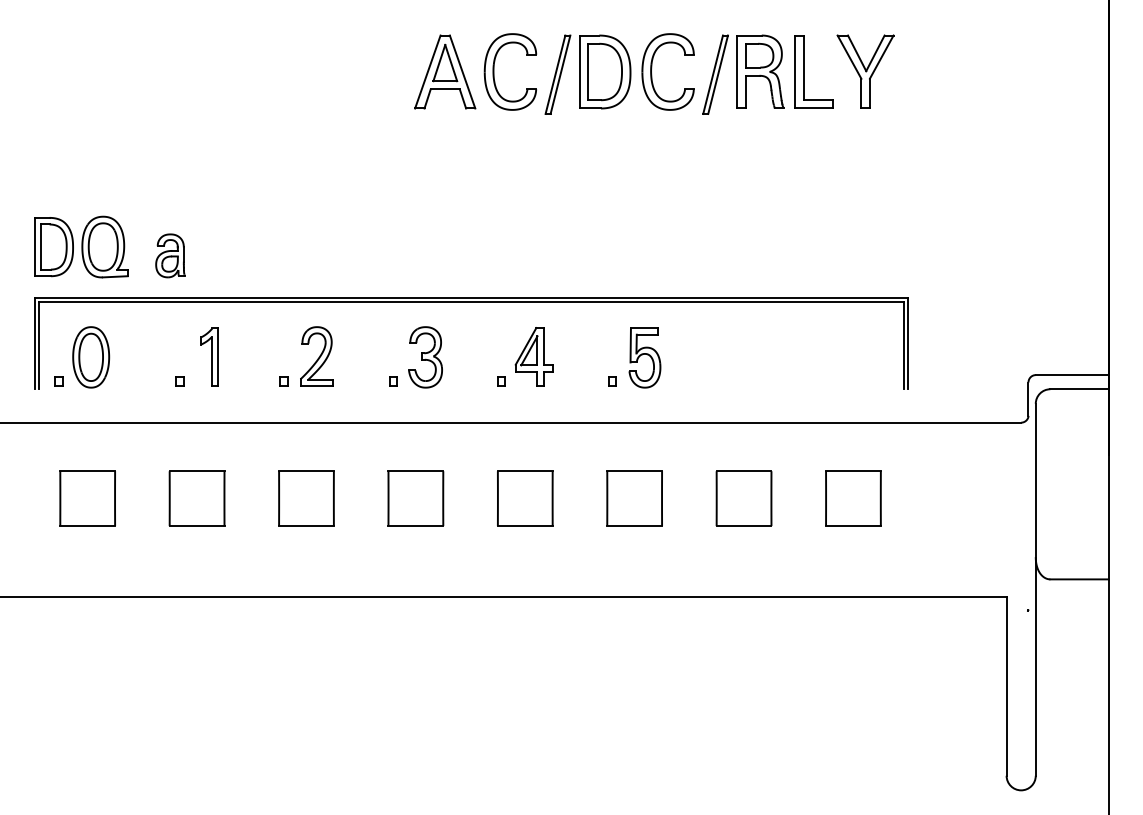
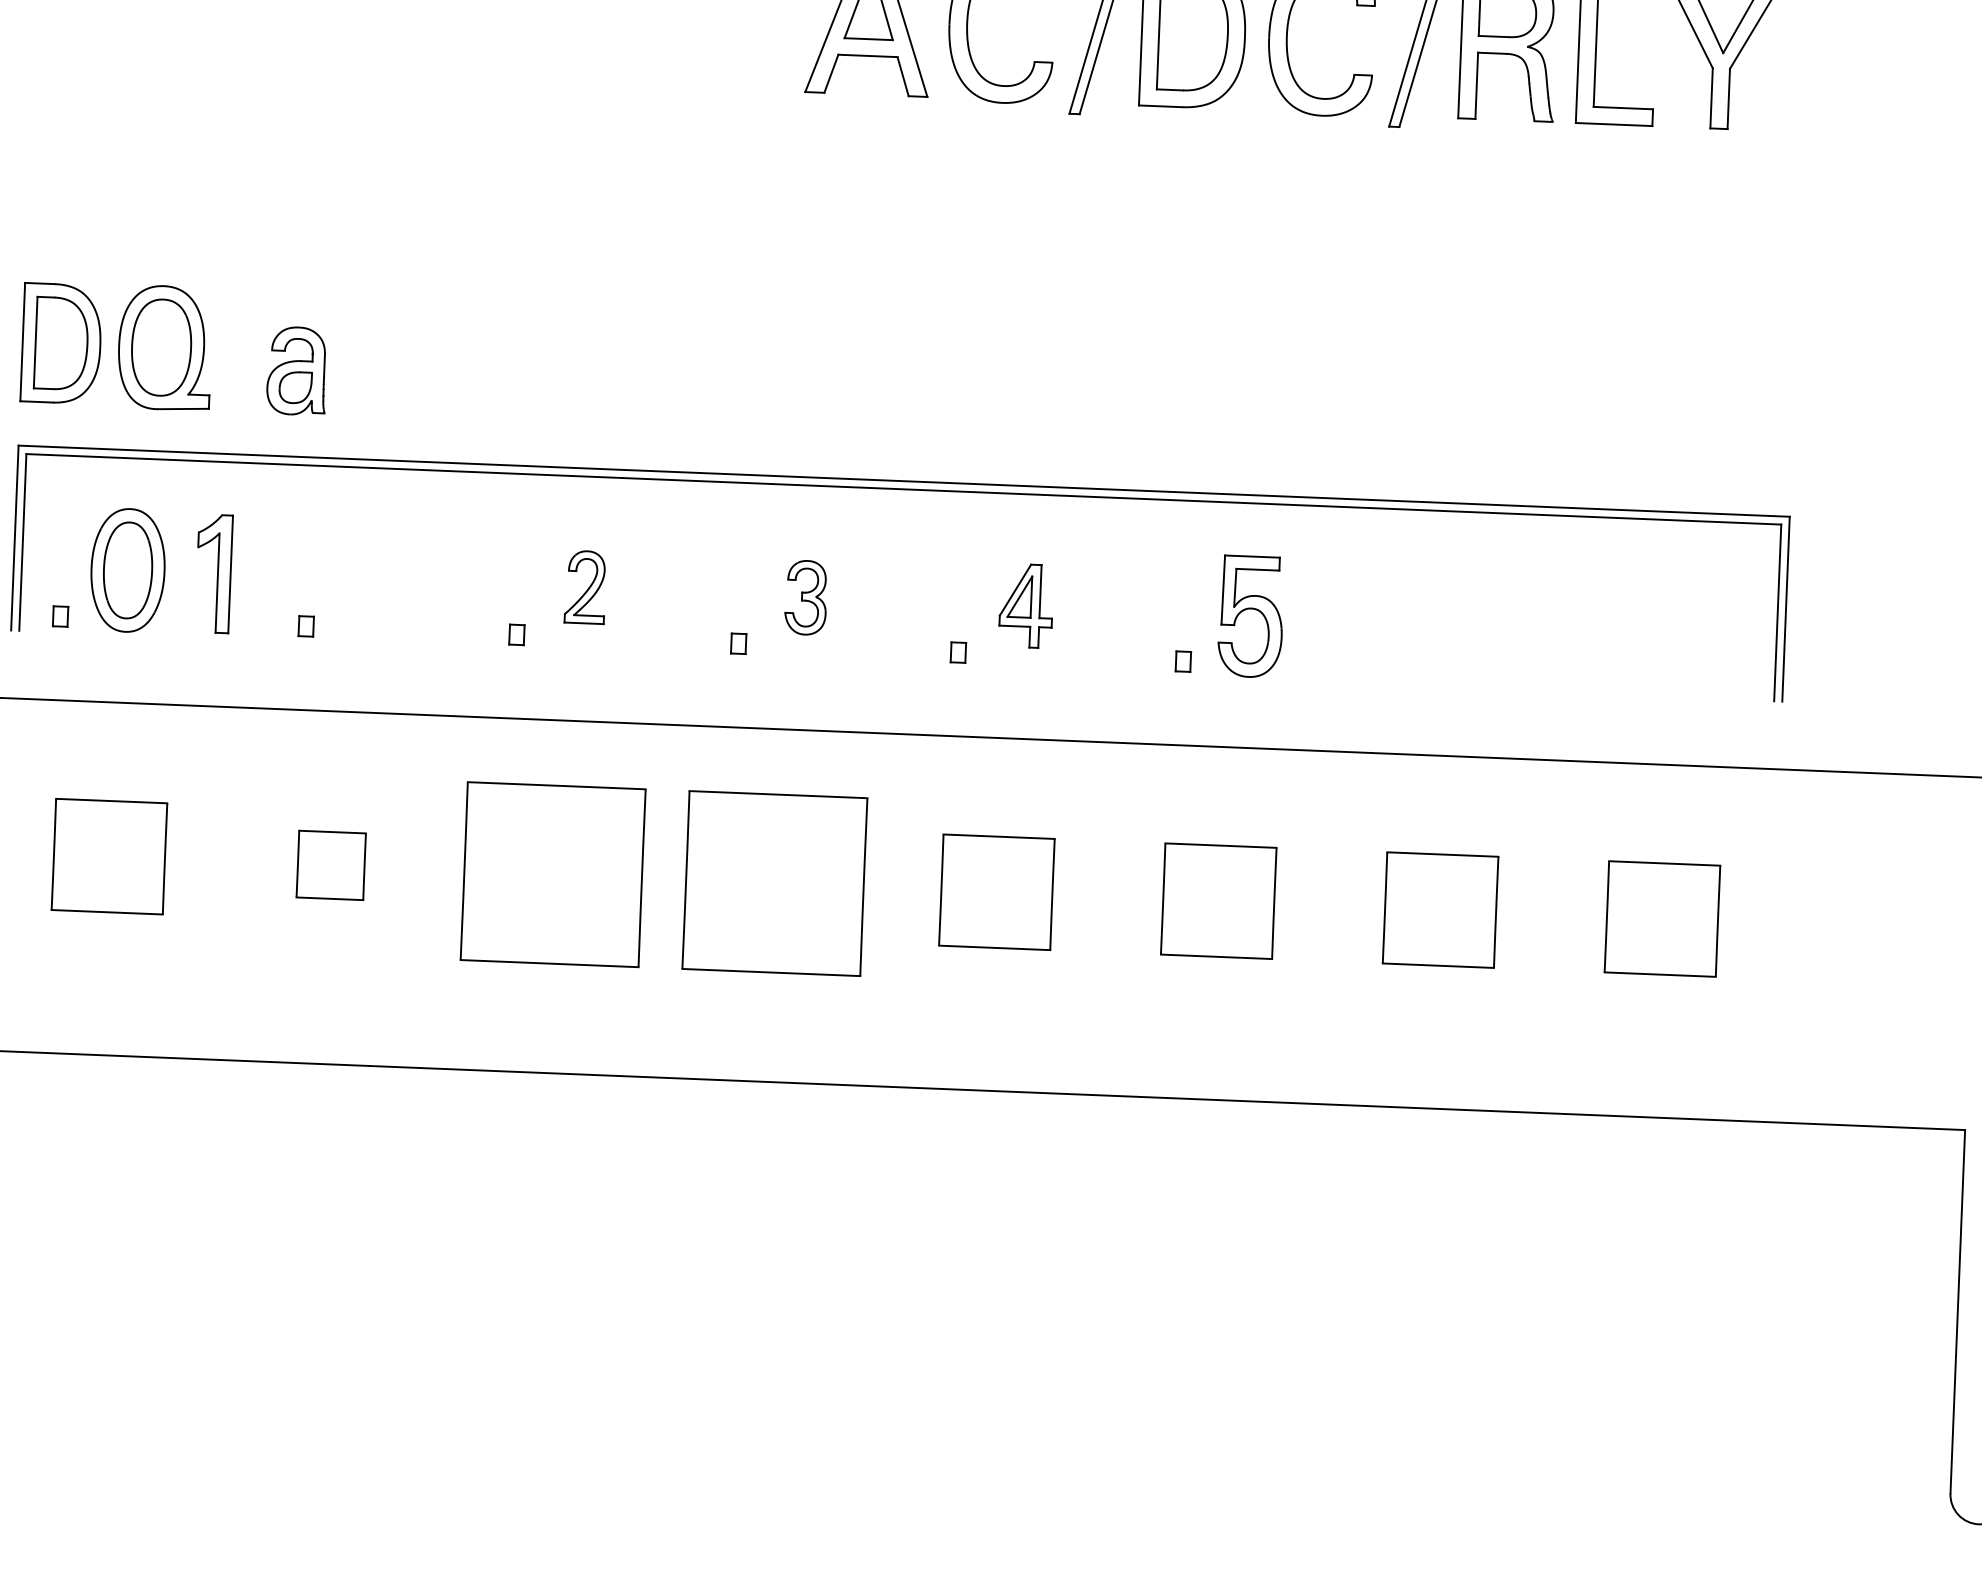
part: (209, 356) -> (213, 572), moved
part: (316, 356) -> (585, 587), size x0.6
part: (533, 356) -> (1025, 604), size x0.7
part: (425, 357) -> (806, 597), size x0.6
part: (196, 498) -> (330, 865), size x0.6
part: (306, 498) -> (553, 874), size x1.6
part: (415, 498) -> (774, 883), size x1.6

